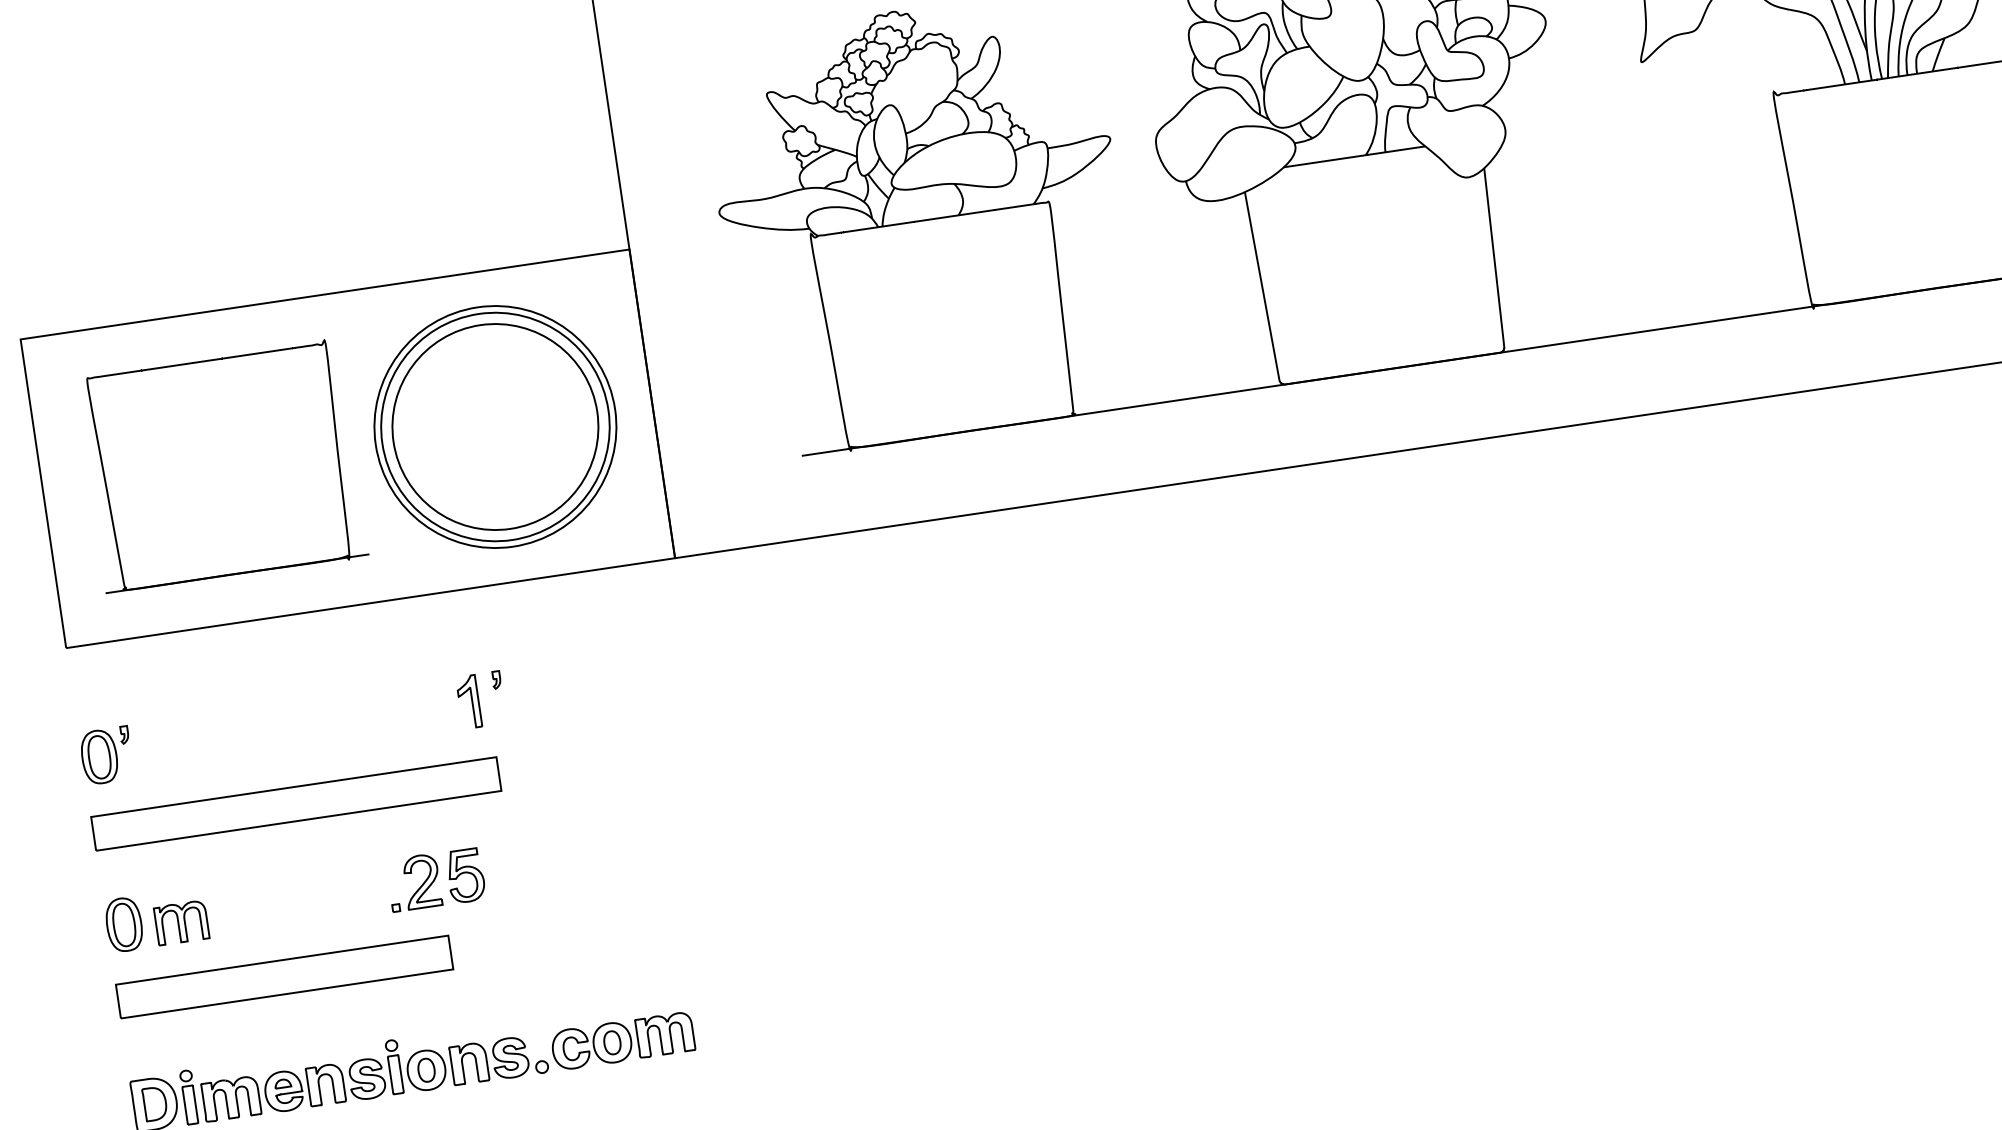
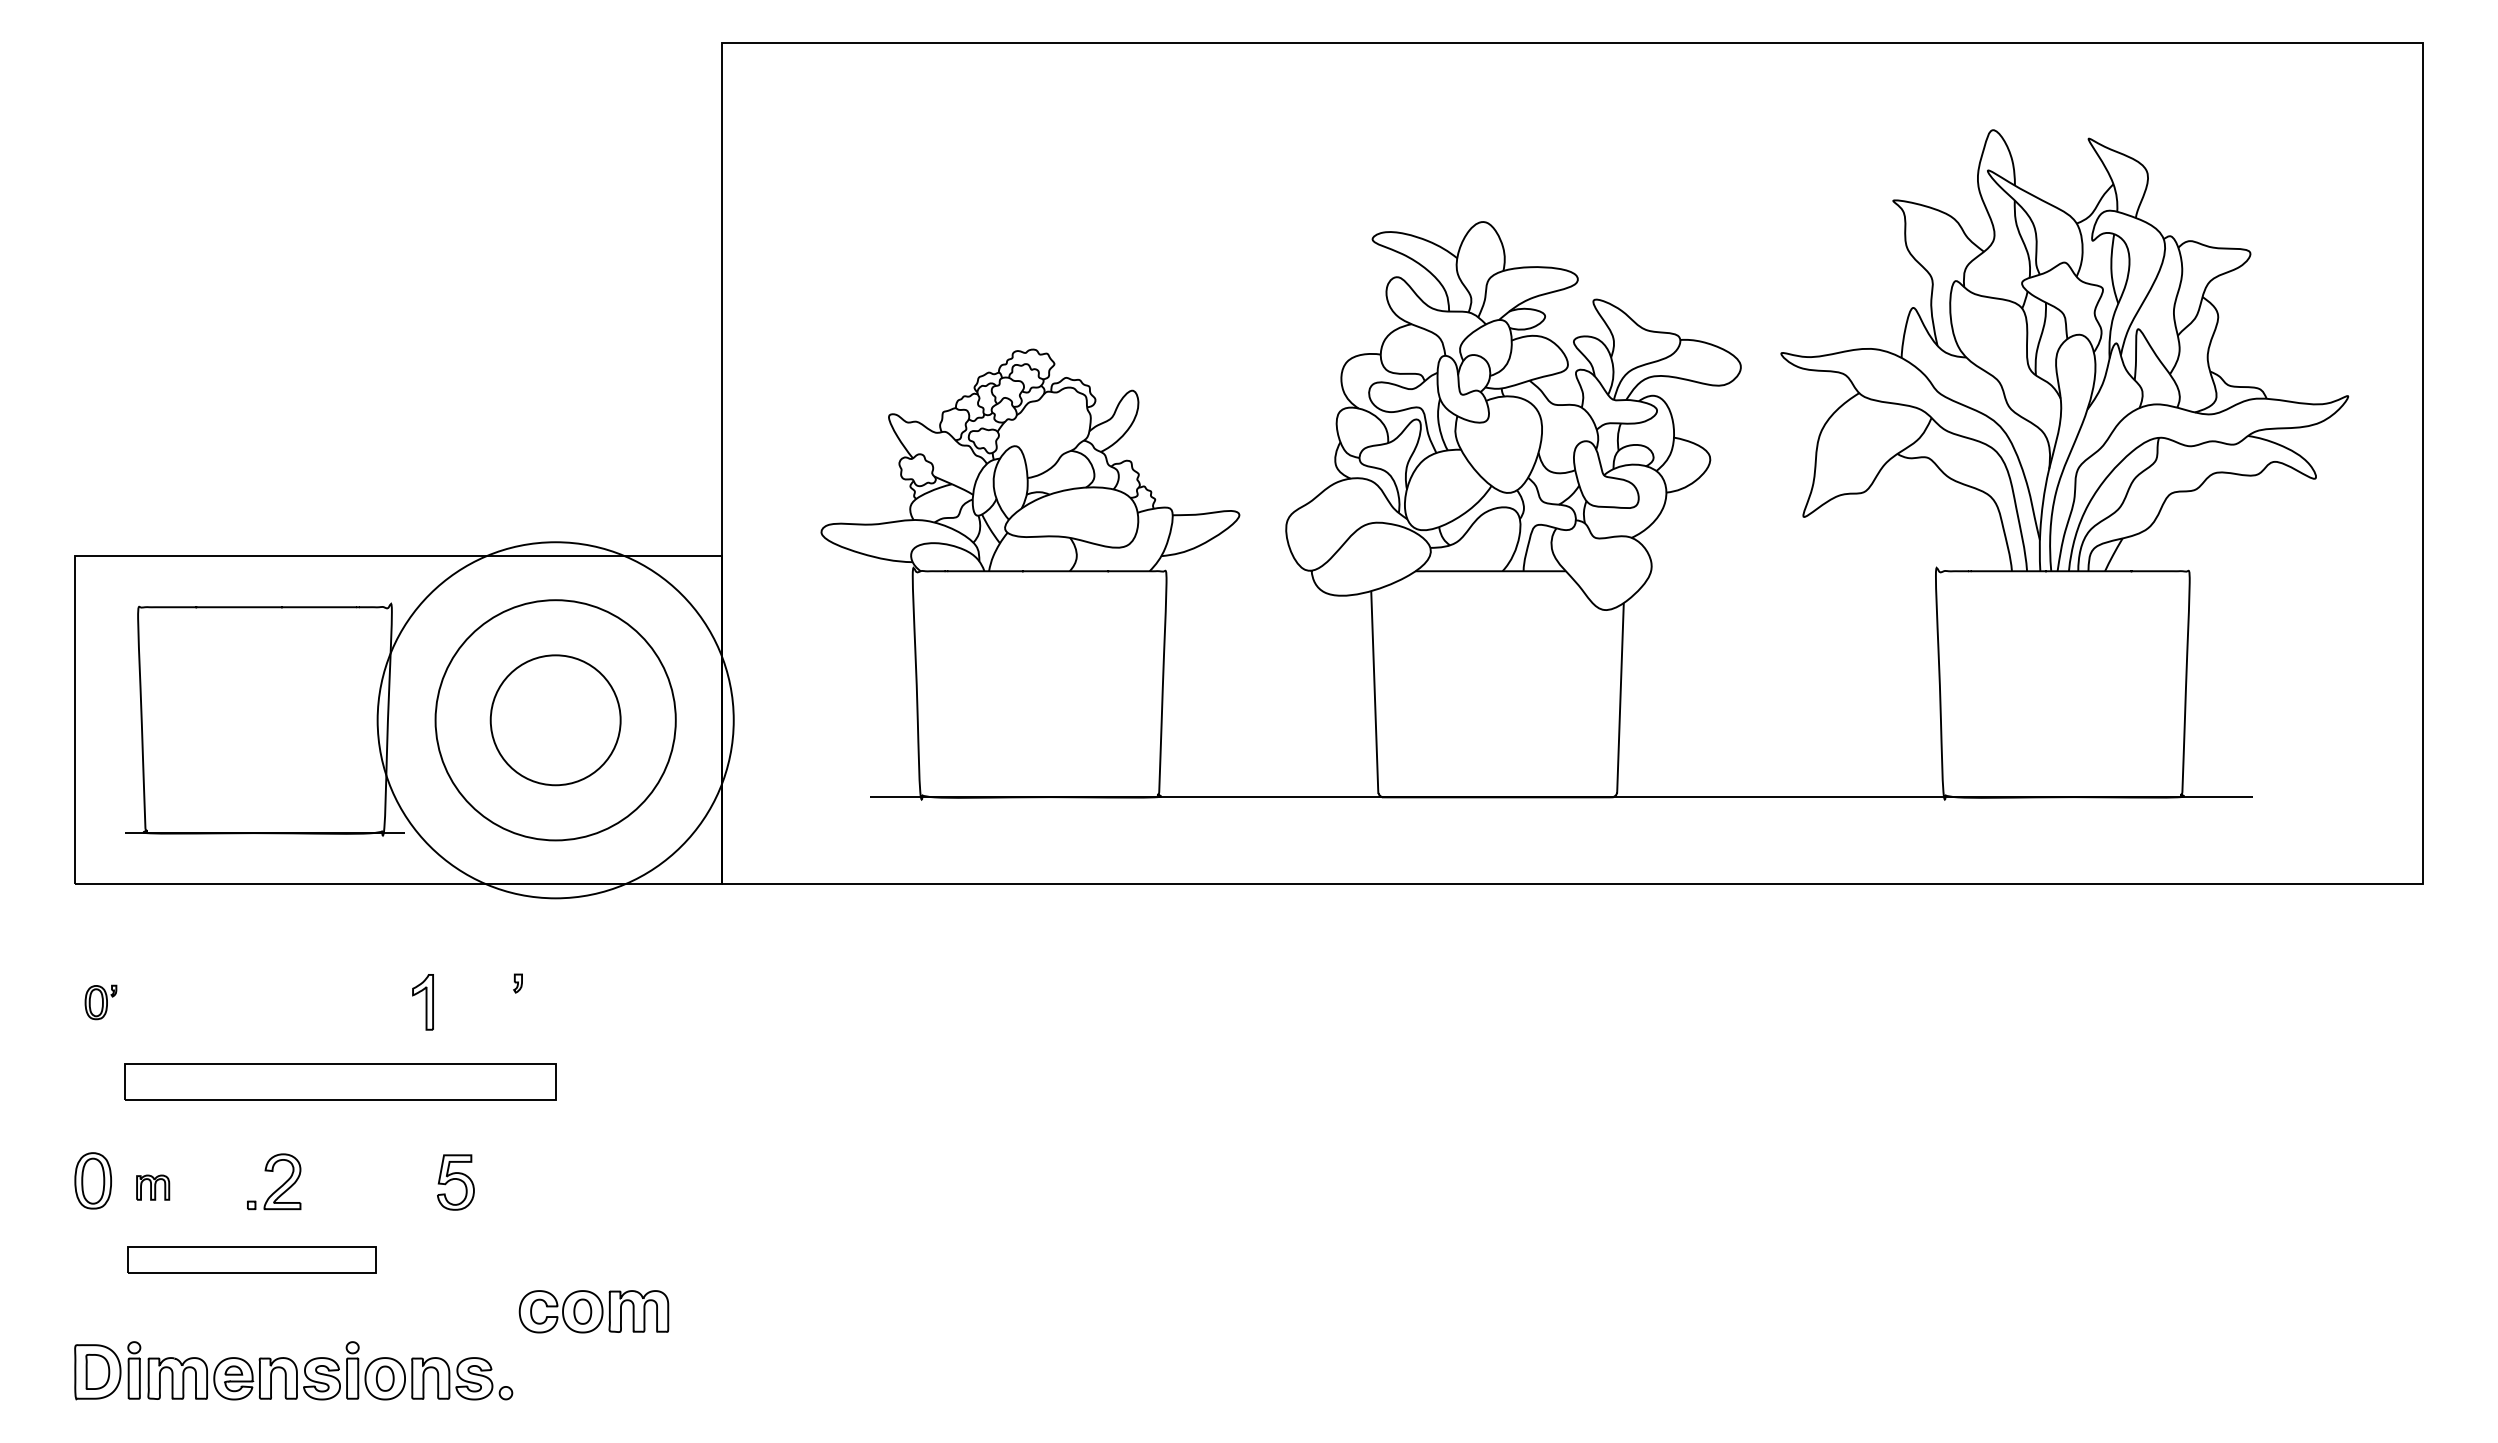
circle: (495, 427) -> (555, 720), size x0.6
circle: (495, 427) -> (555, 720), size x1.4
part: (468, 702) -> (422, 1002), moved
part: (106, 755) -> (100, 1002), size x0.6
part: (296, 803) -> (340, 1081), moved
part: (419, 887) -> (278, 1187), moved
part: (180, 922) -> (152, 1187), size x0.6
part: (284, 976) -> (251, 1259), size x0.7
part: (622, 1041) -> (593, 1311), moved

